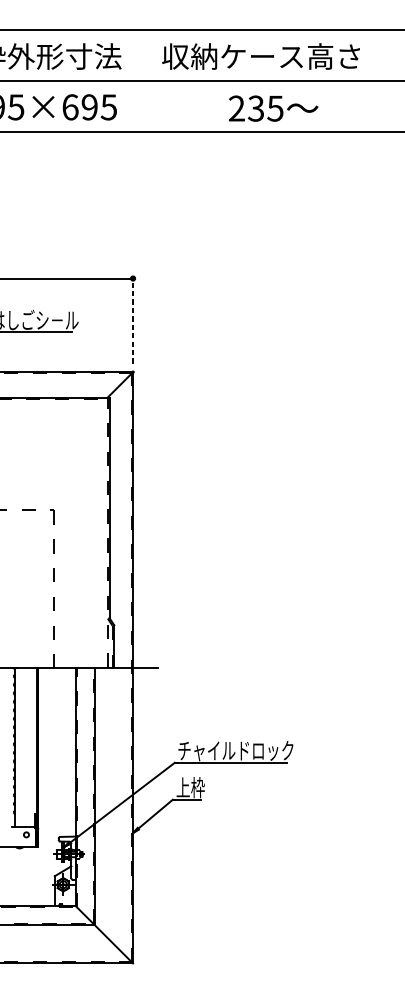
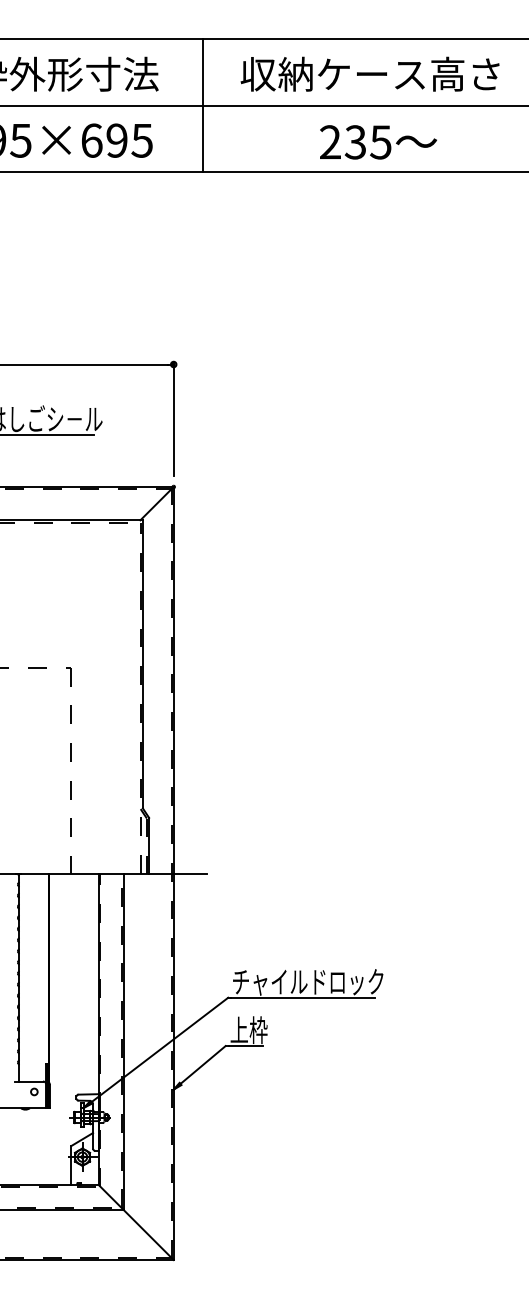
text: (260, 55) -> (369, 73), moved
line: (155, 80) -> (202, 105), added
text: (273, 108) -> (378, 142), moved
line: (132, 319) -> (173, 418), dashed -> solid

